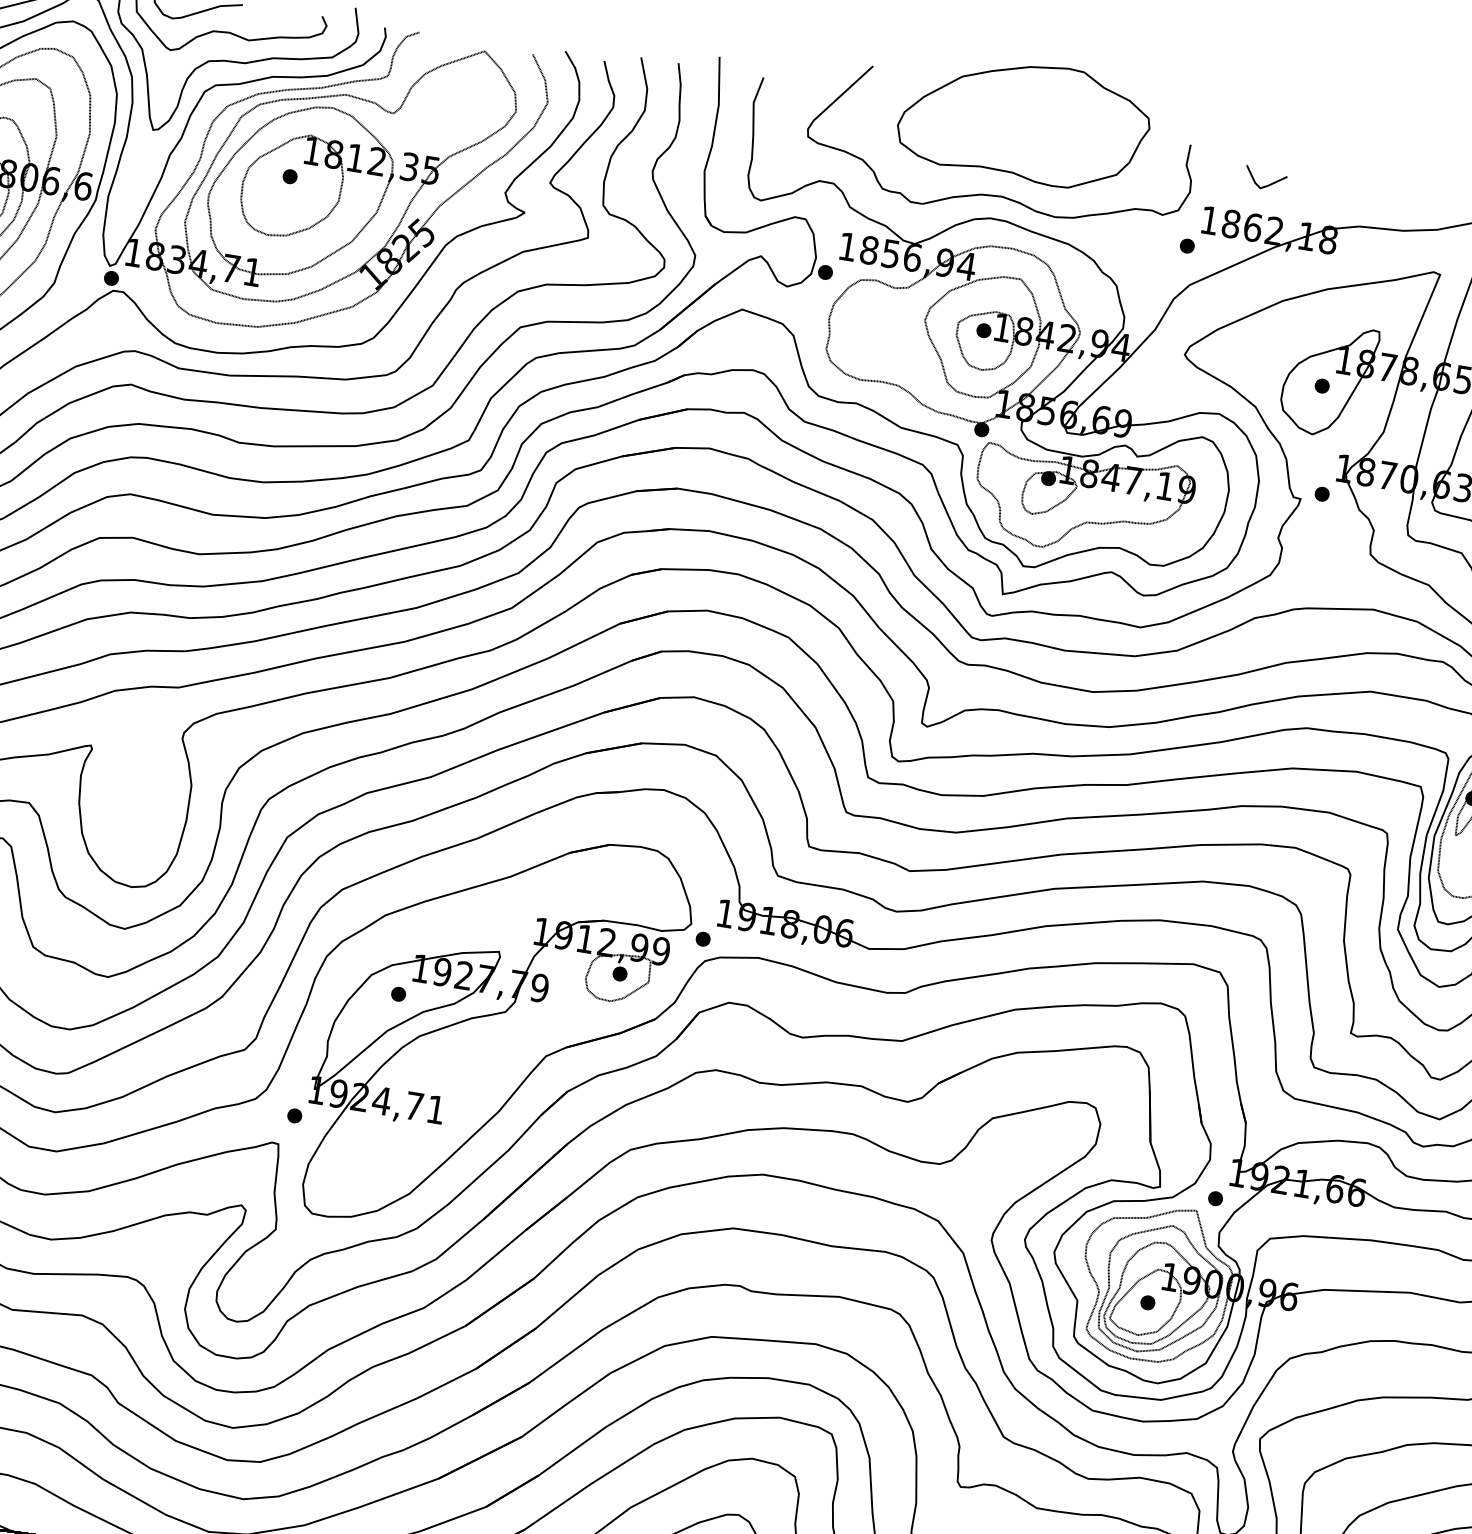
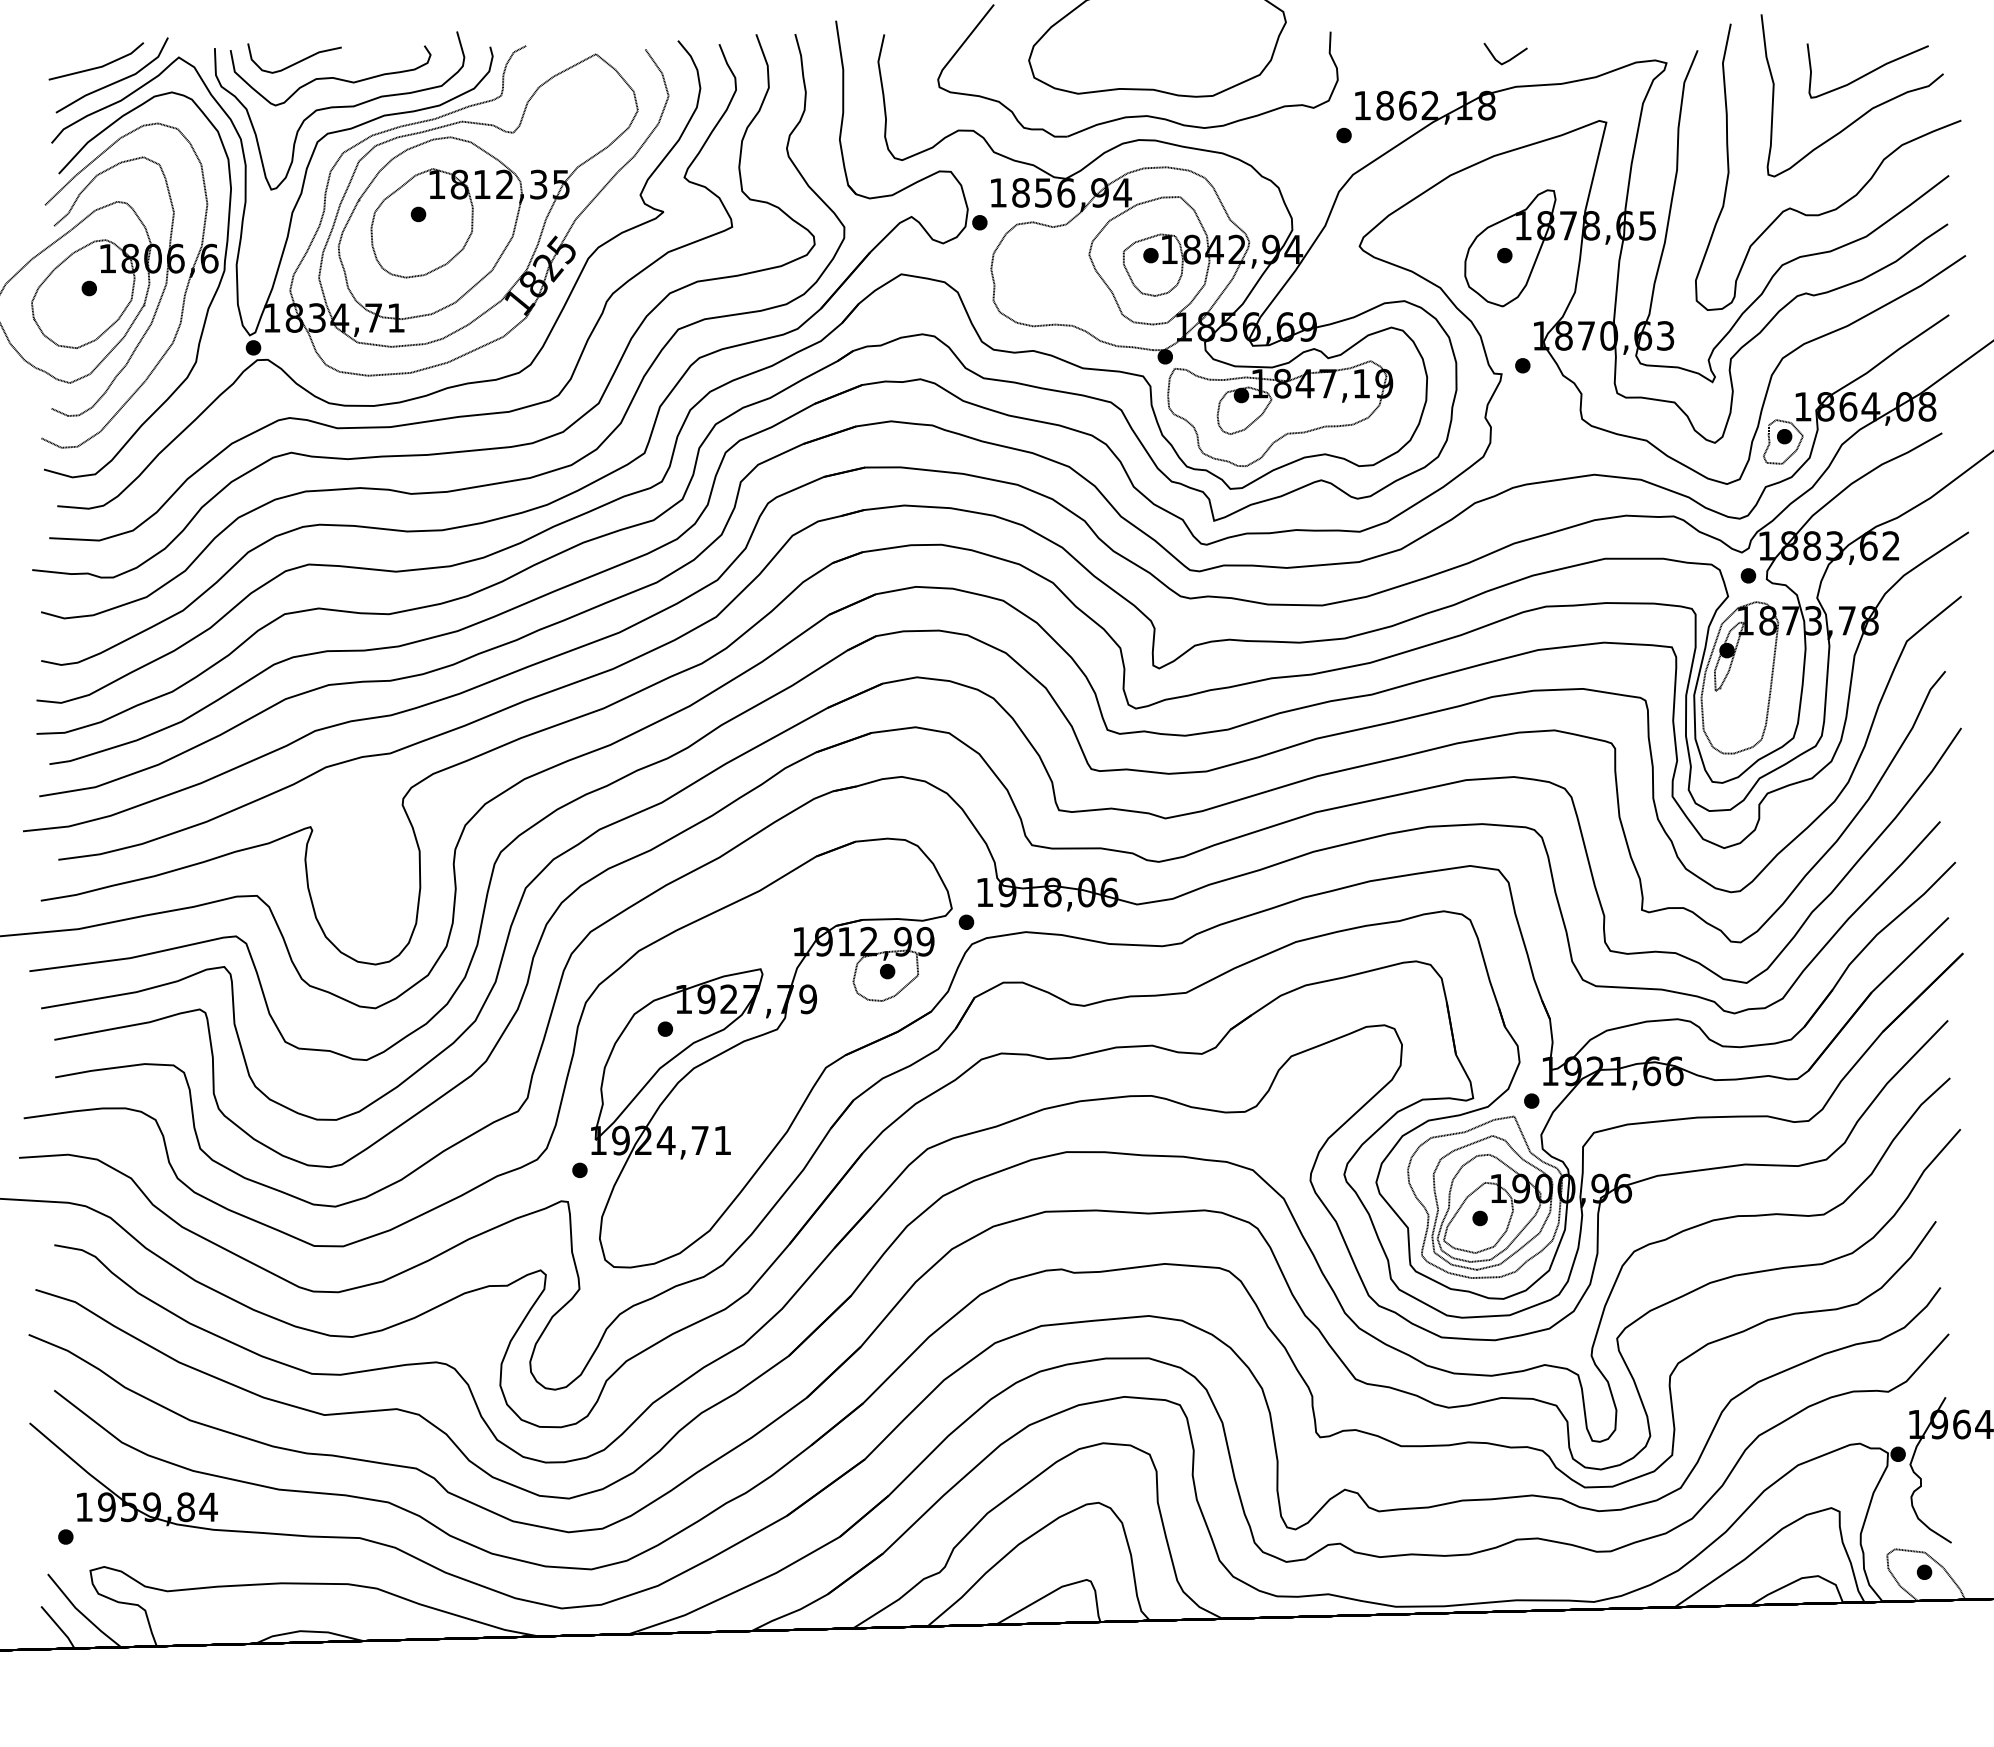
line: (1267, 184) -> (1508, 59), moved

